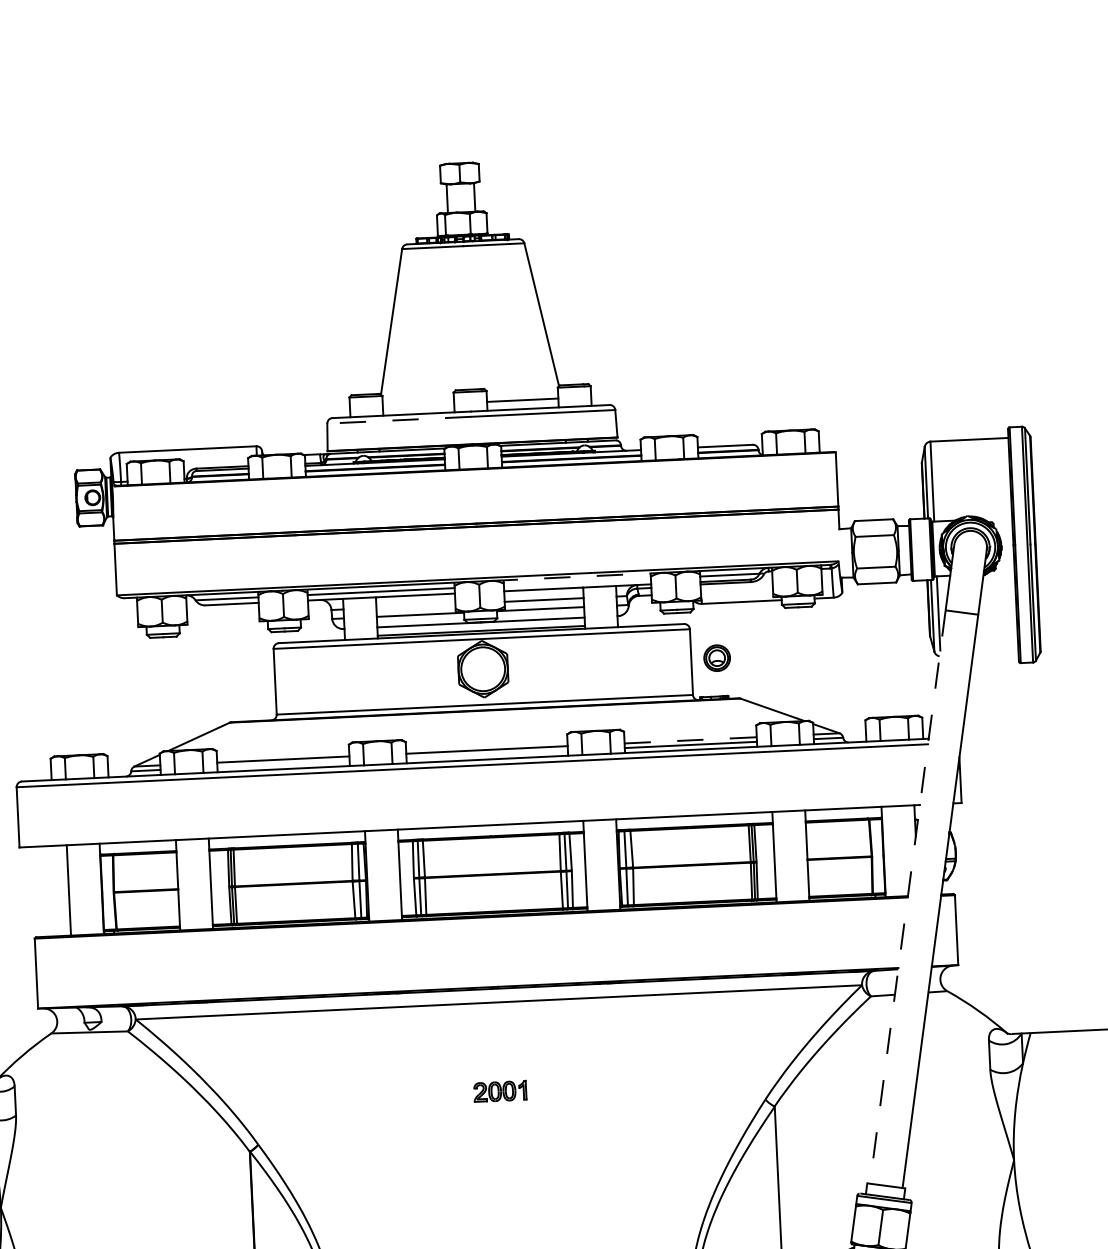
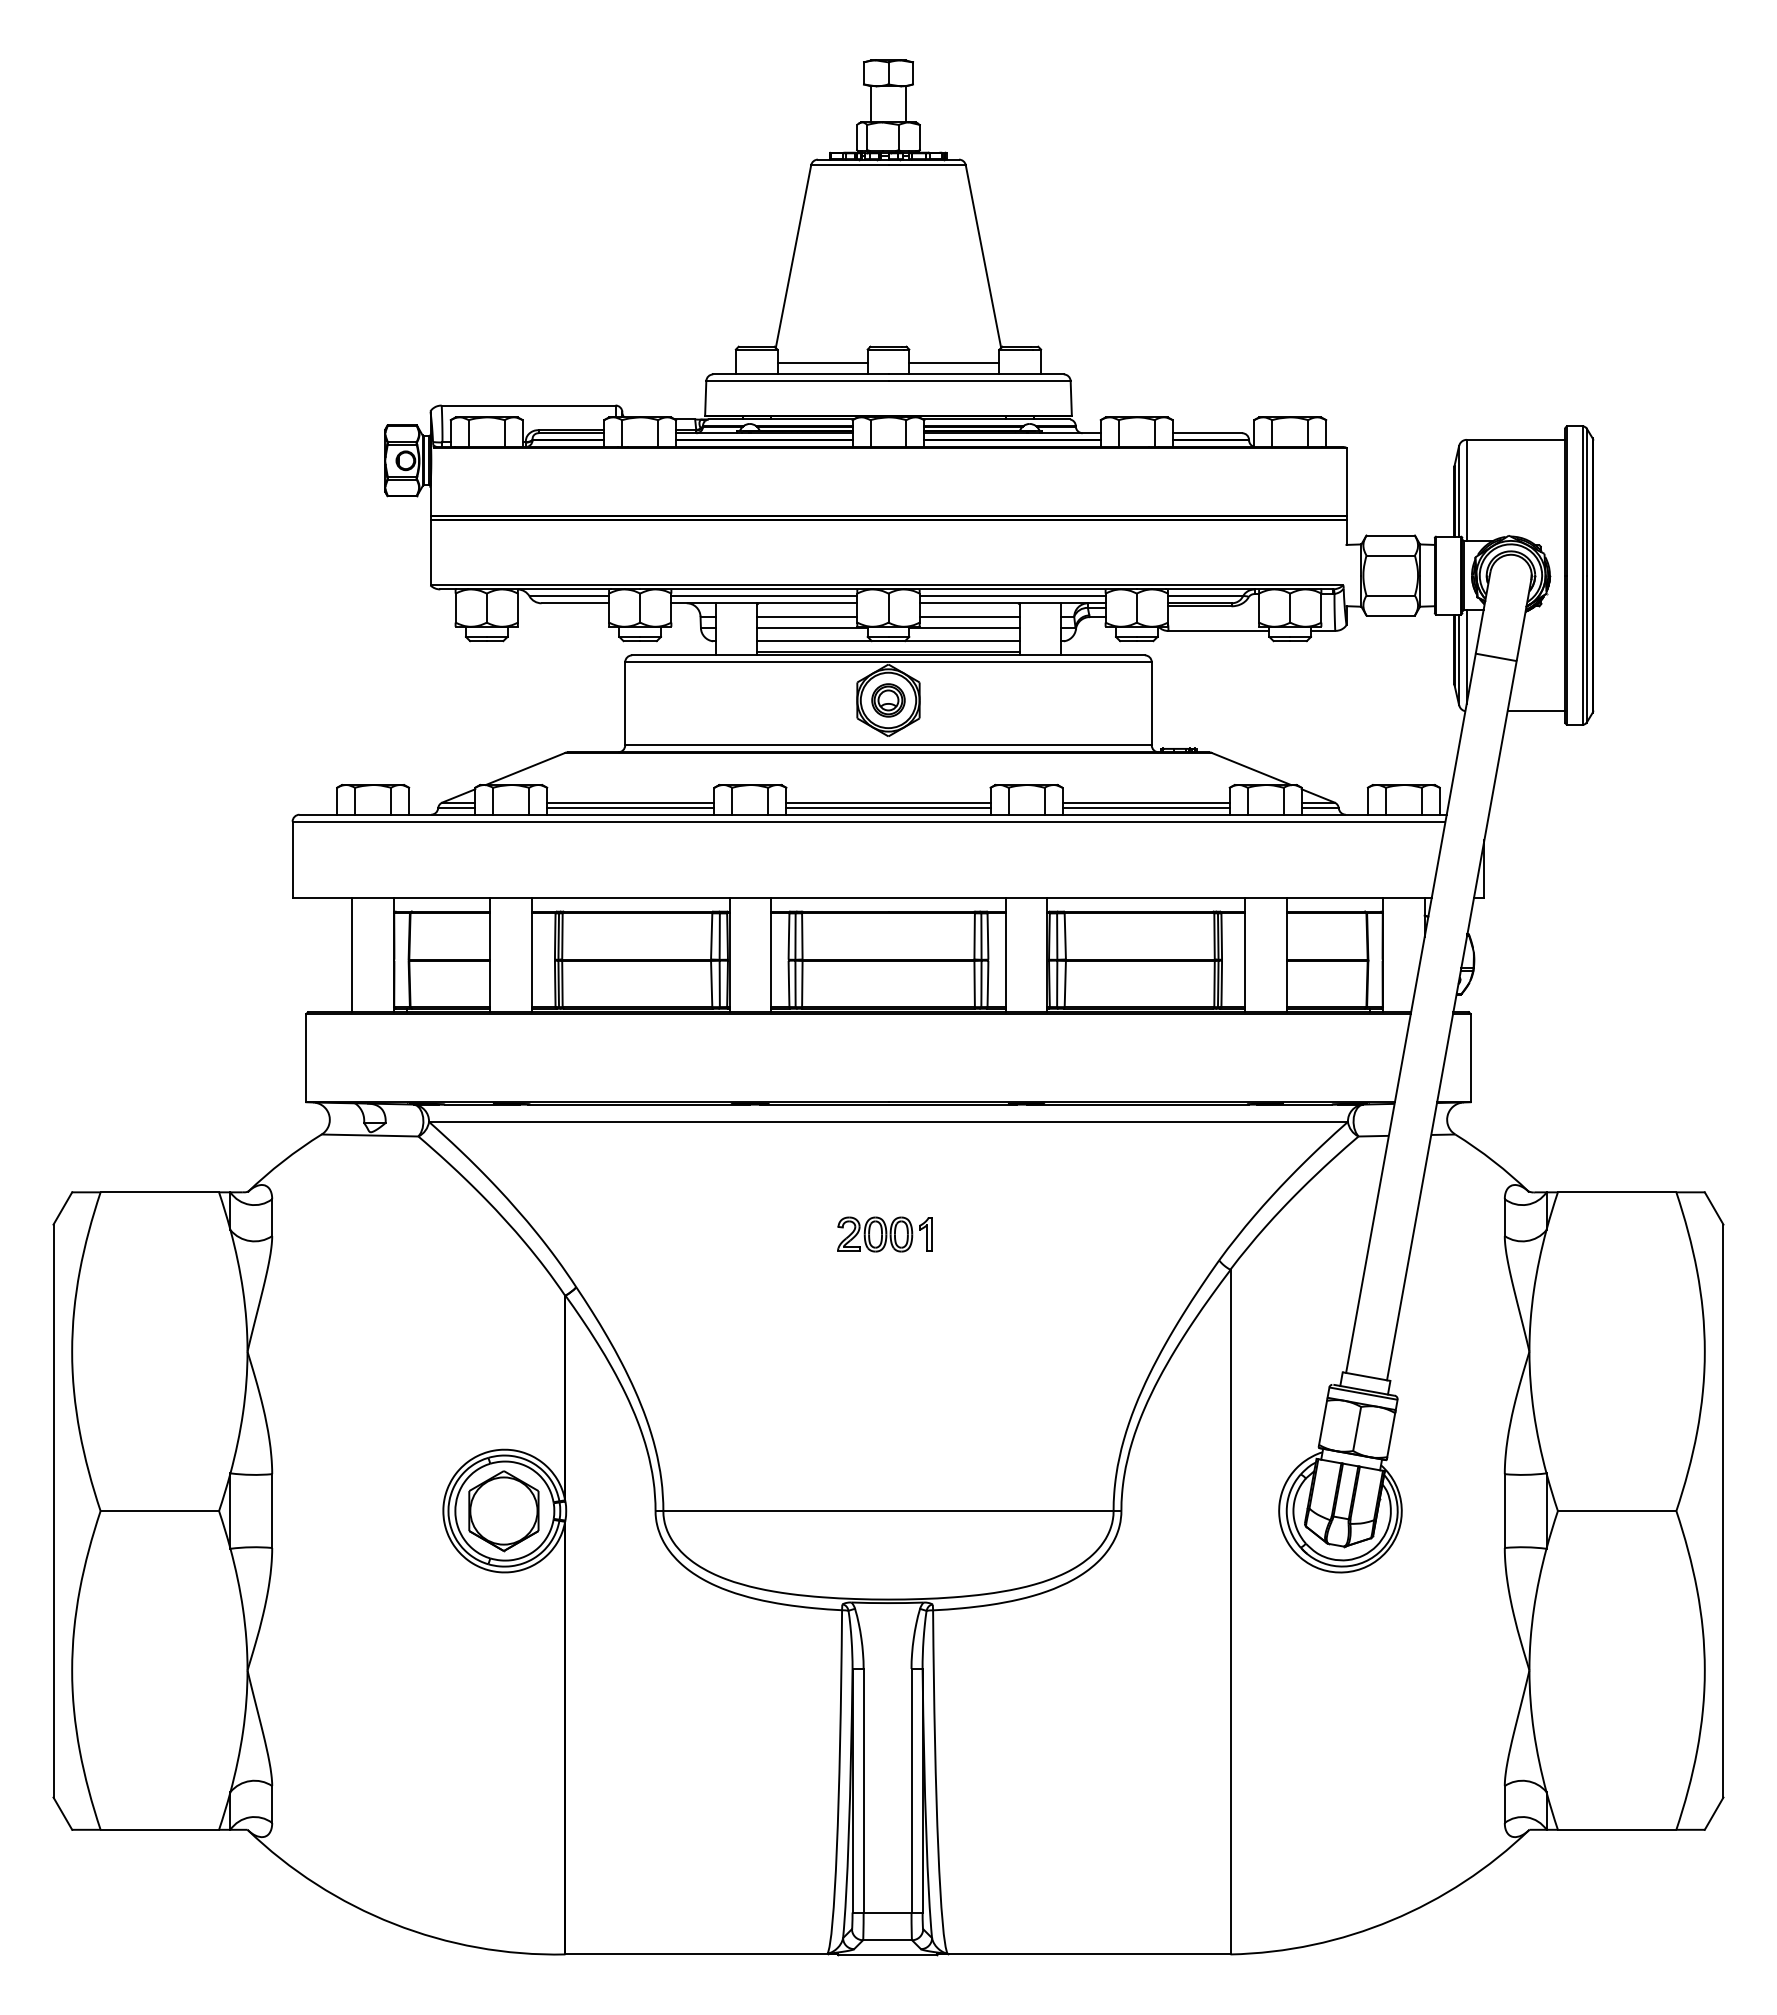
line: (418, 405) -> (822, 363), added
line: (398, 420) -> (796, 381), dashed -> solid
line: (584, 576) -> (1021, 589), dashed -> solid
line: (577, 582) -> (1012, 596), added
line: (416, 605) -> (807, 616), added
line: (995, 653) -> (1536, 711), added
part: (717, 658) -> (888, 700), moved
line: (690, 740) -> (1146, 802), dashed -> solid
line: (487, 754) -> (888, 808), added
line: (283, 764) -> (630, 808), added
line: (907, 897) -> (1410, 1013), dashed -> solid
part: (499, 1091) -> (884, 1234), size x1.43

